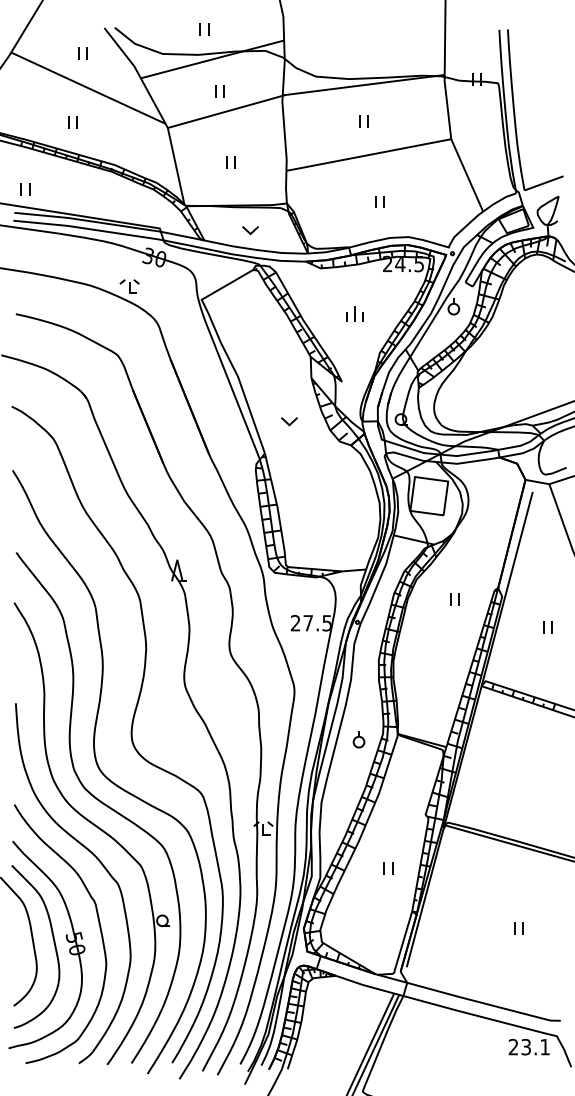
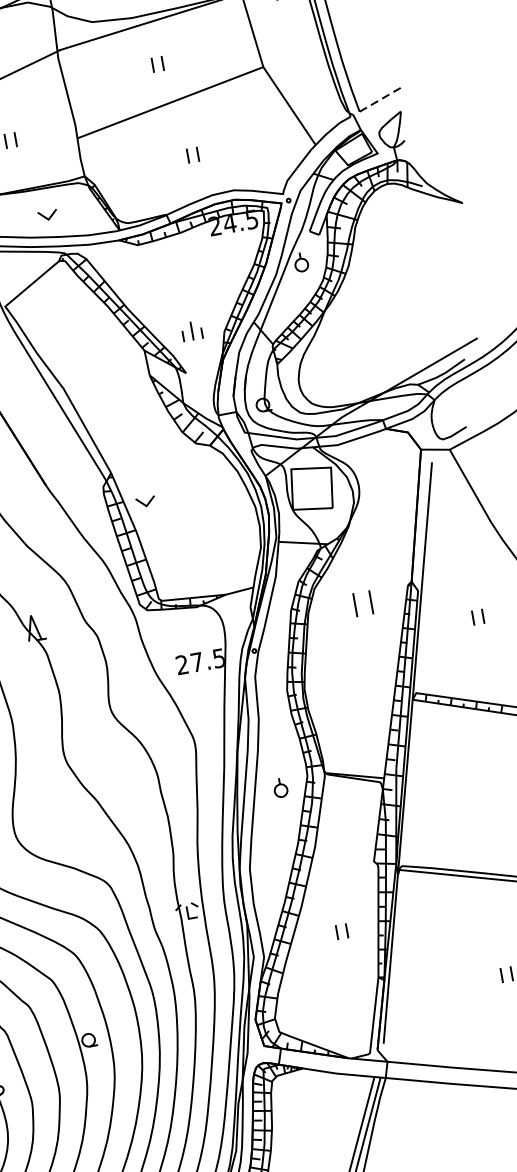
line: (544, 183) -> (381, 99), solid -> dashed
part: (354, 313) -> (191, 330), moved
part: (289, 421) -> (145, 501), moved
part: (454, 599) -> (362, 604), size x1.6

